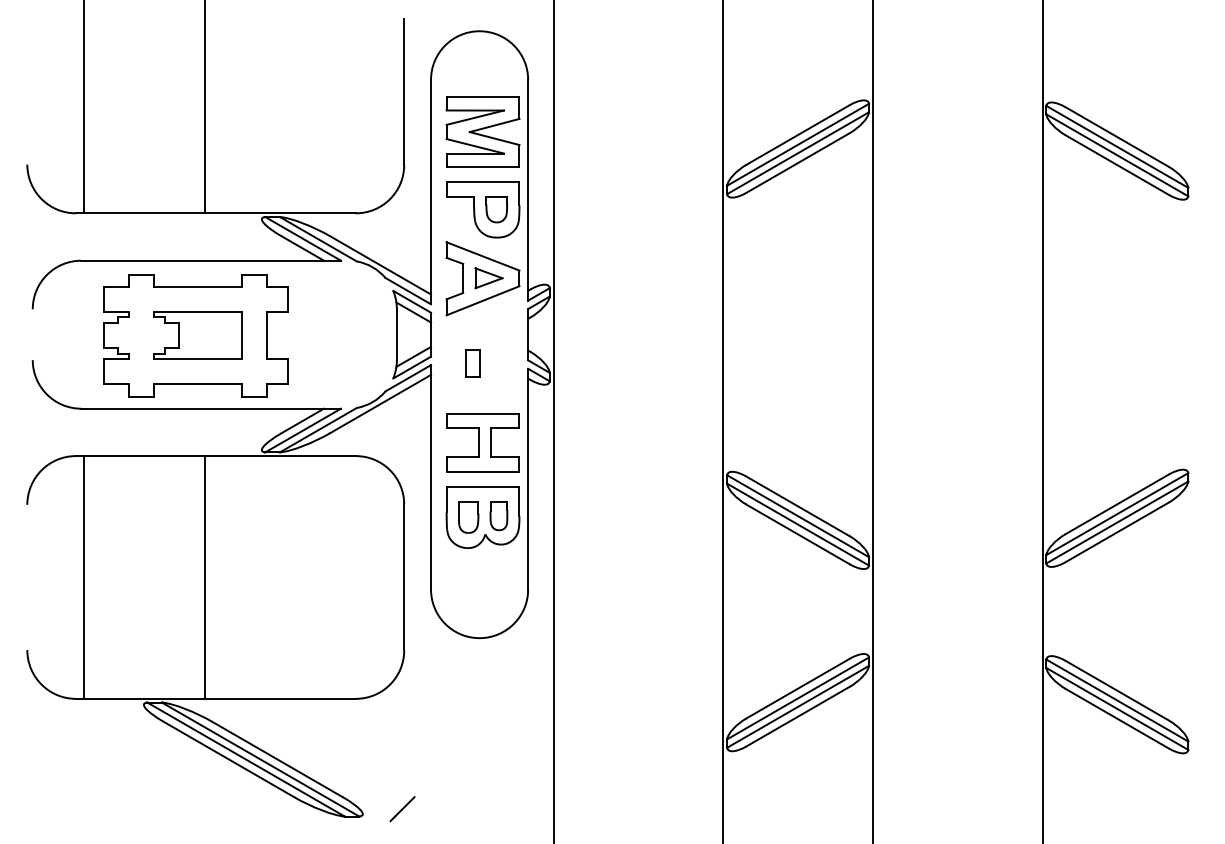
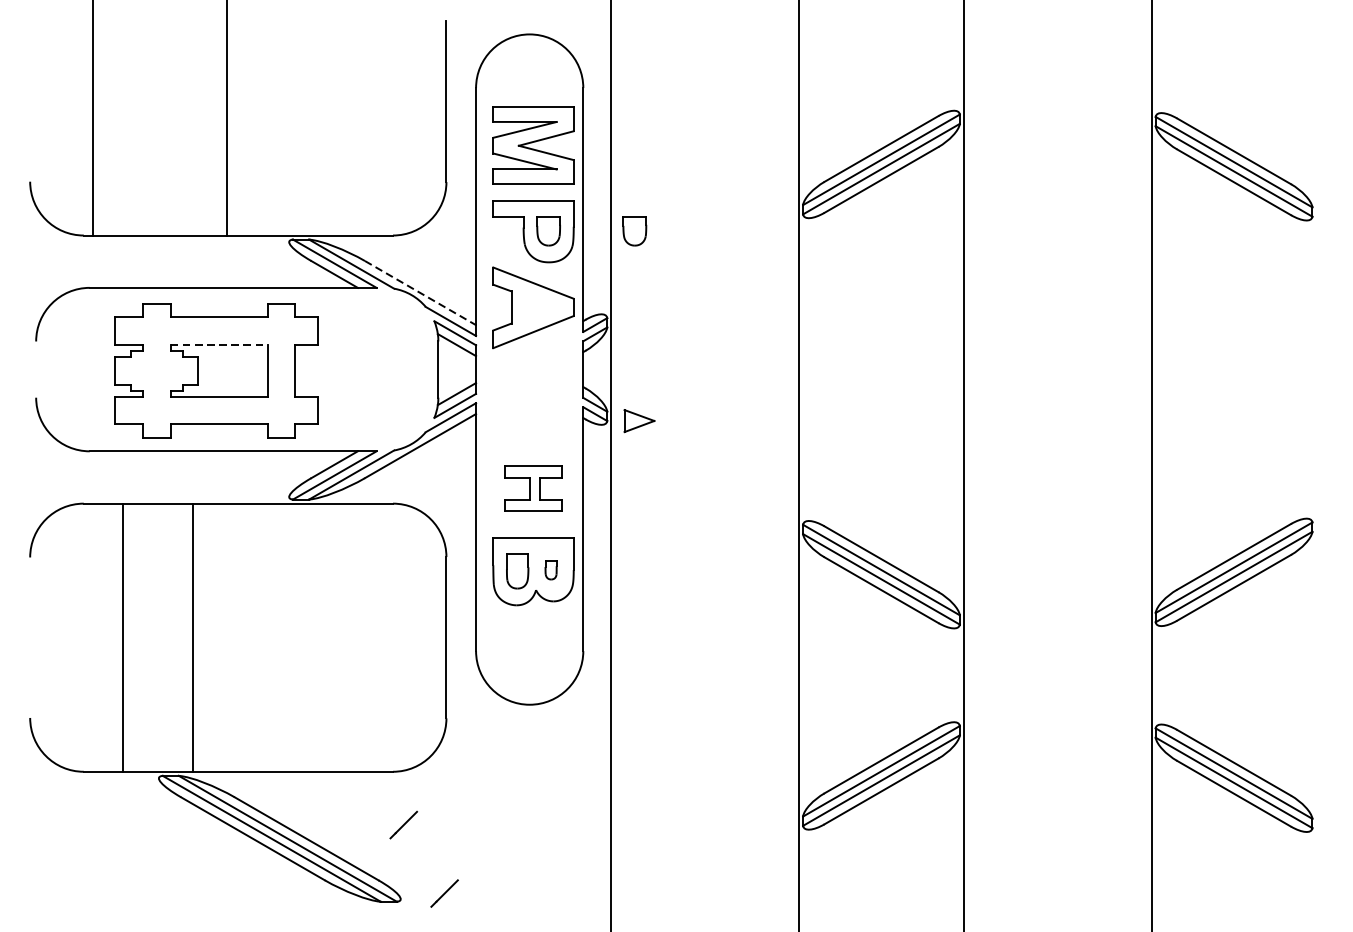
part: (574, 209) -> (634, 231), added
line: (381, 265) -> (421, 293), solid -> dashed
part: (488, 278) -> (638, 421), moved
line: (198, 312) -> (219, 345), solid -> dashed
part: (472, 363) -> (521, 401), removed
part: (482, 442) -> (532, 488), size x0.7
part: (498, 516) -> (550, 570), size x0.6
line: (84, 577) -> (123, 637), moved
line: (205, 577) -> (192, 637), moved
line: (365, 747) -> (403, 825), added

